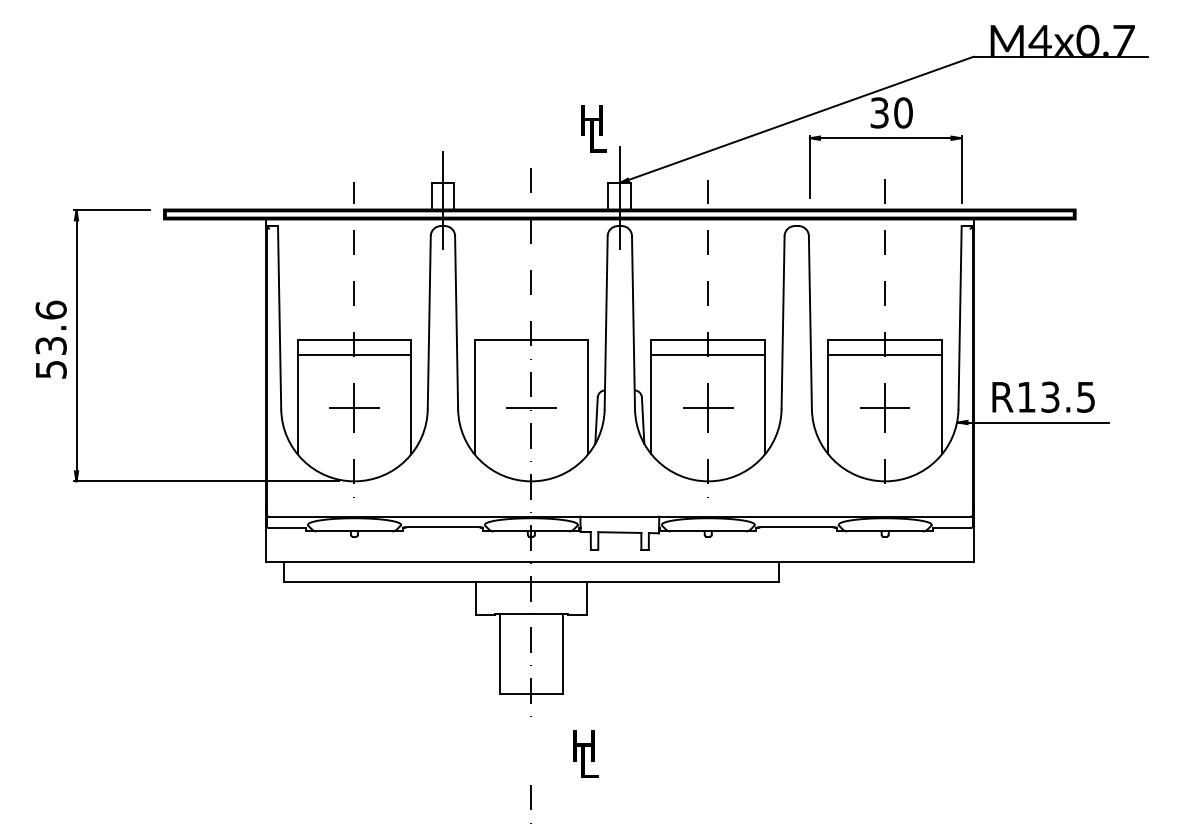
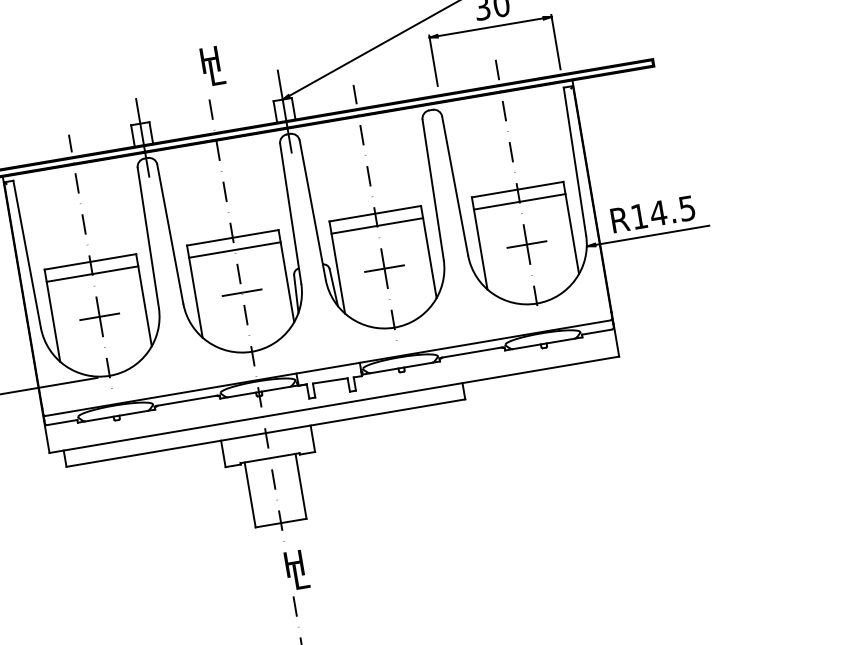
text: (593, 128) -> (212, 66), moved
line: (531, 355) -> (235, 250), added
text: (1050, 396) -> (658, 212), R13.5 -> R14.5
text: (585, 753) -> (296, 569), moved

